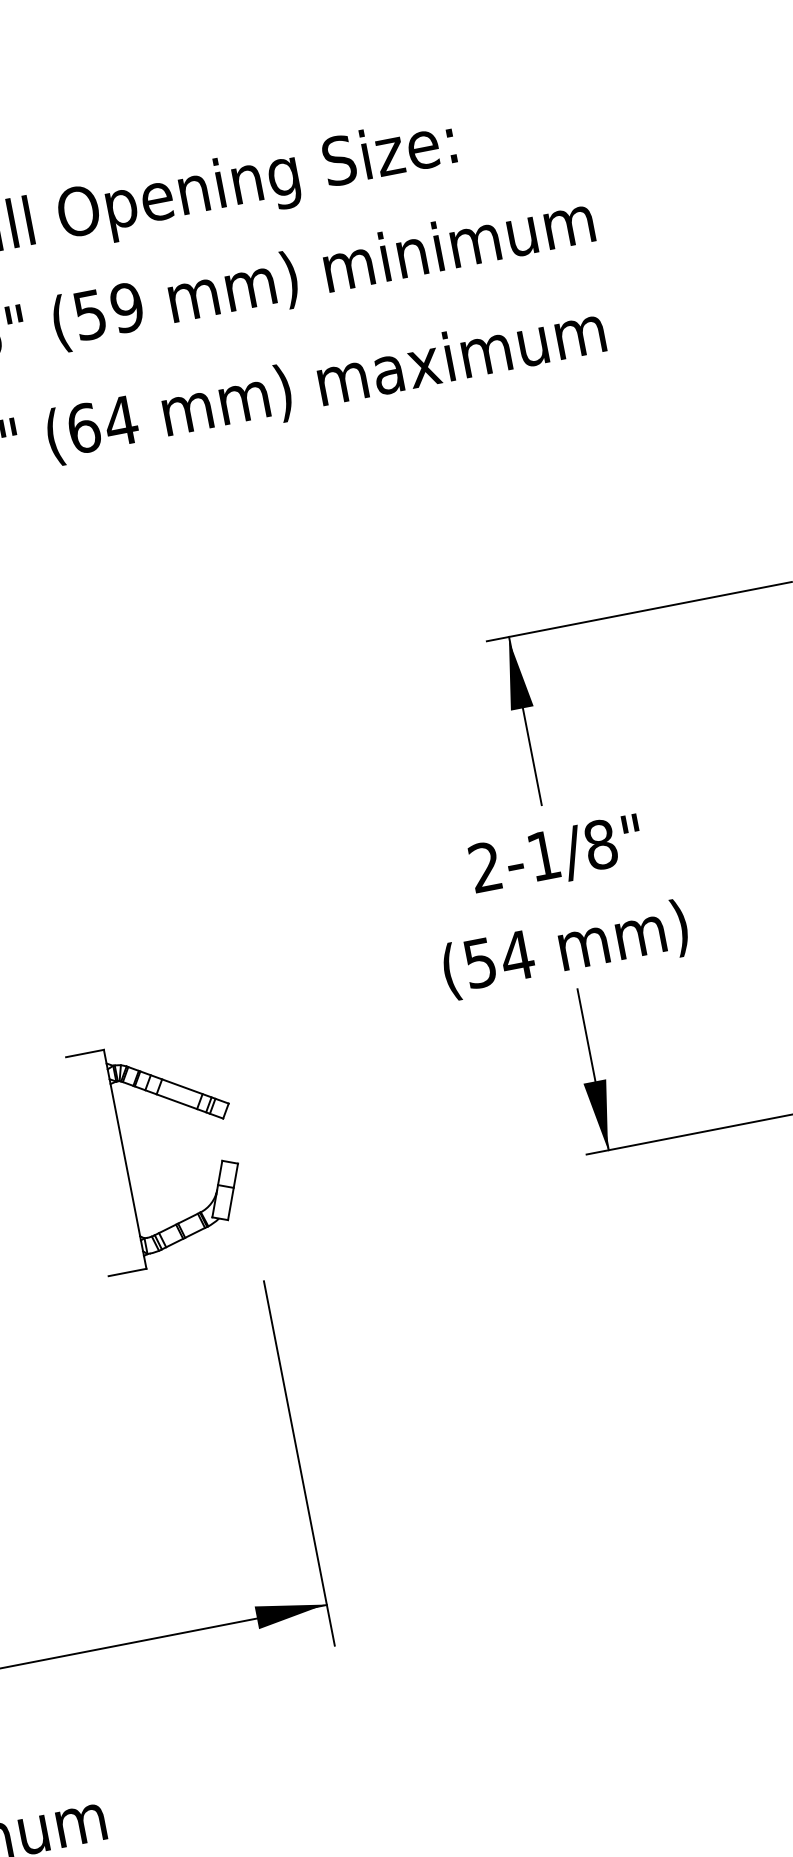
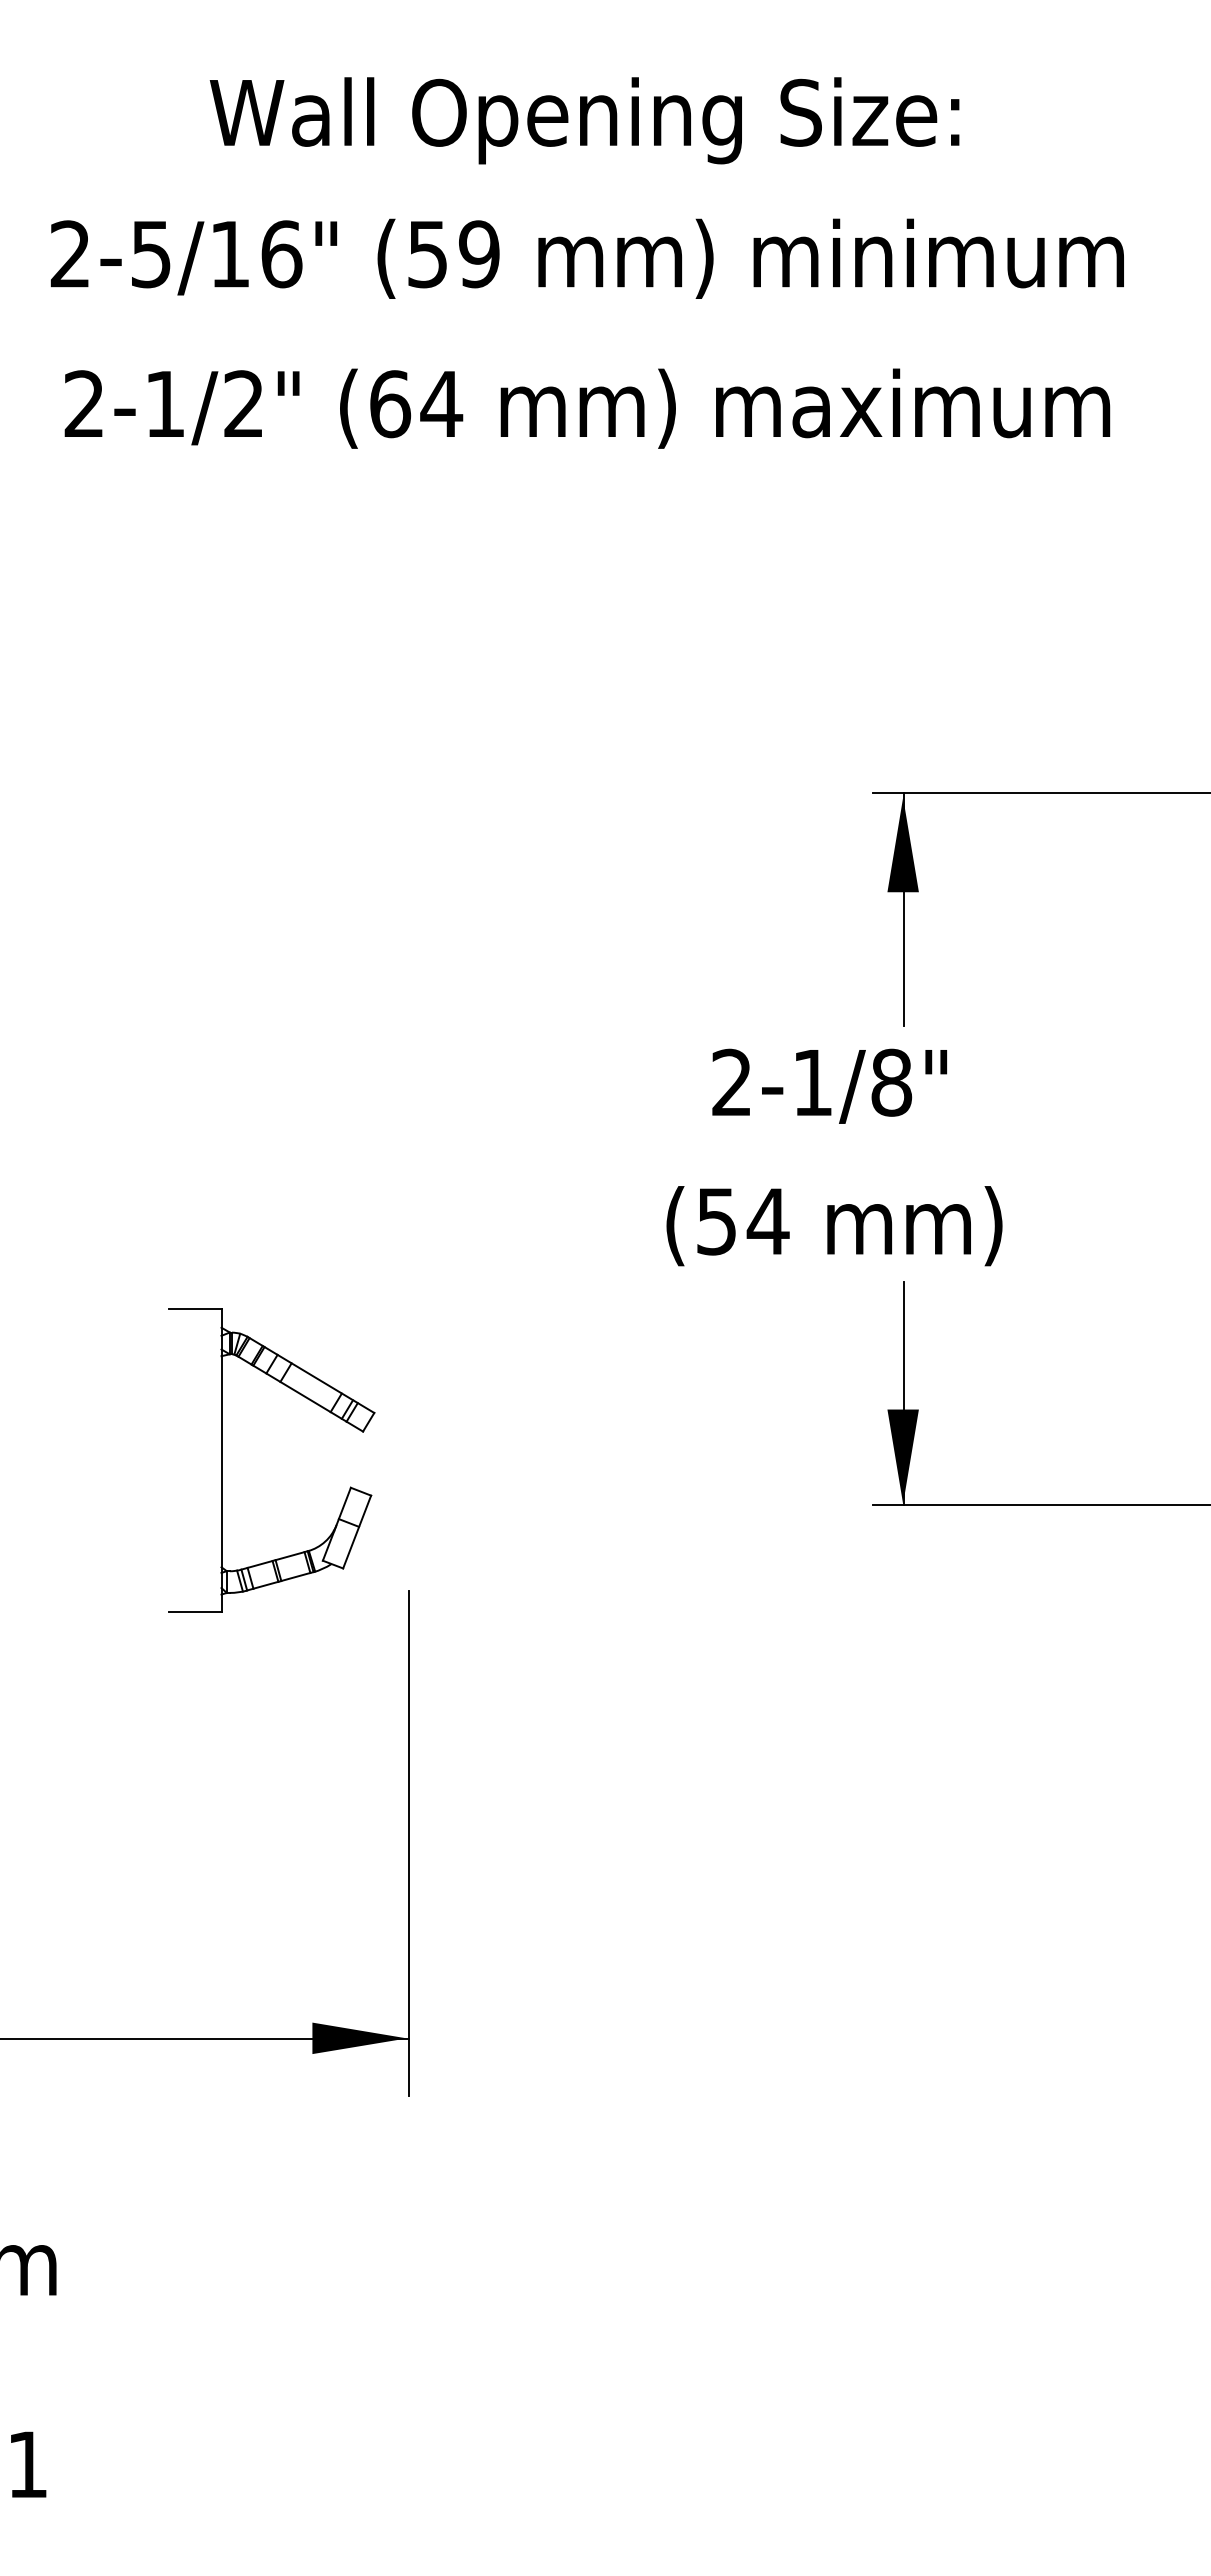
text: (556, 855) -> (829, 1085), moved
text: (565, 950) -> (834, 1226), moved
part: (125, 1159) -> (222, 1460), moved

